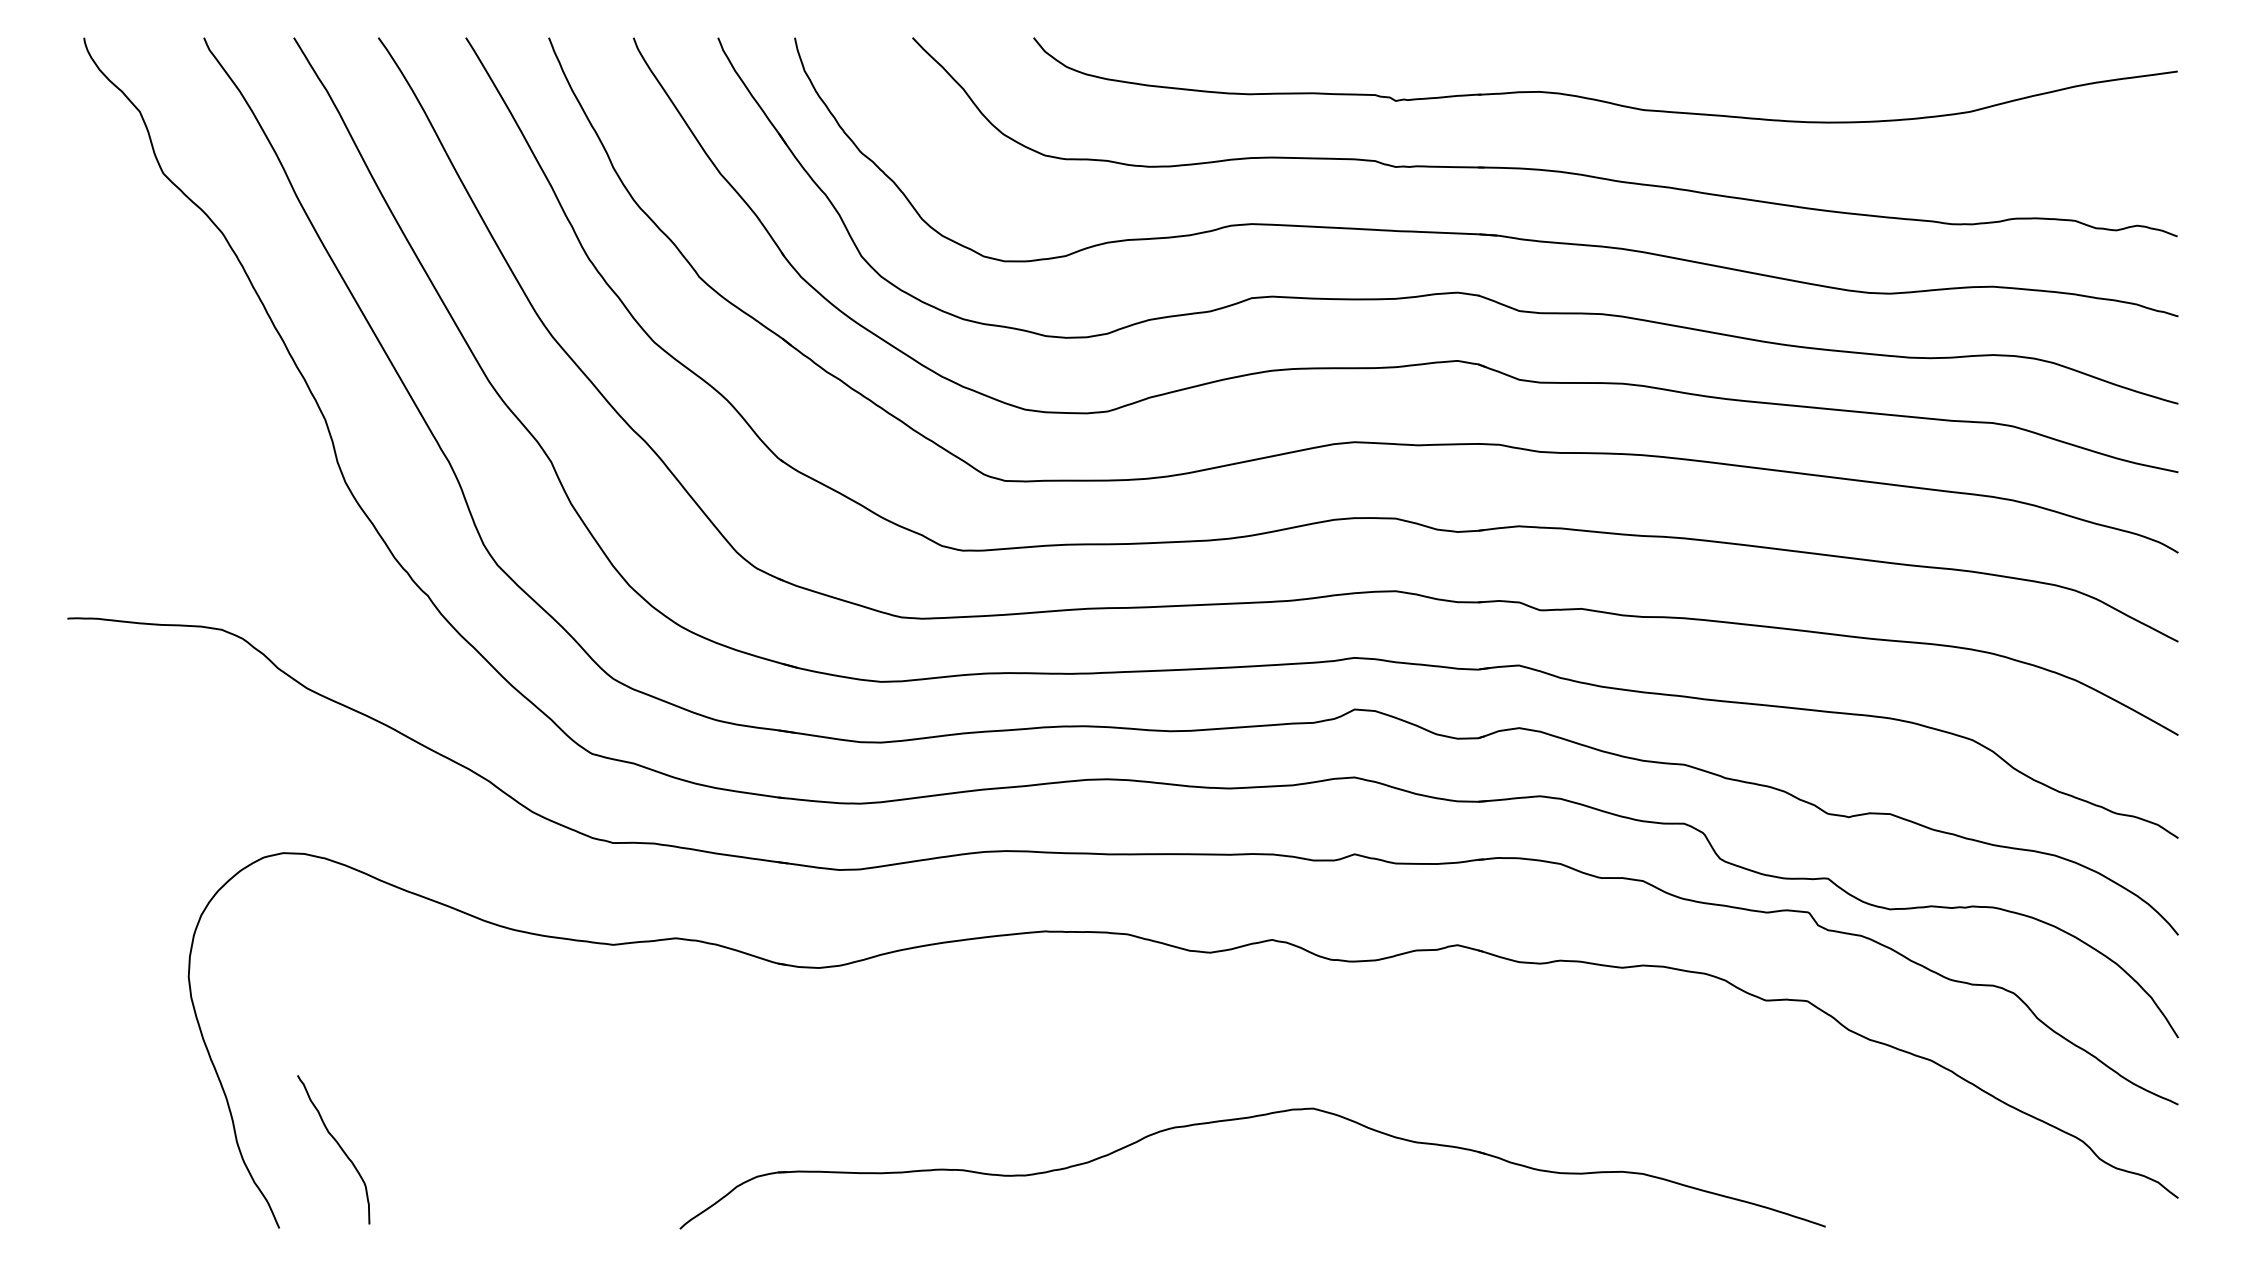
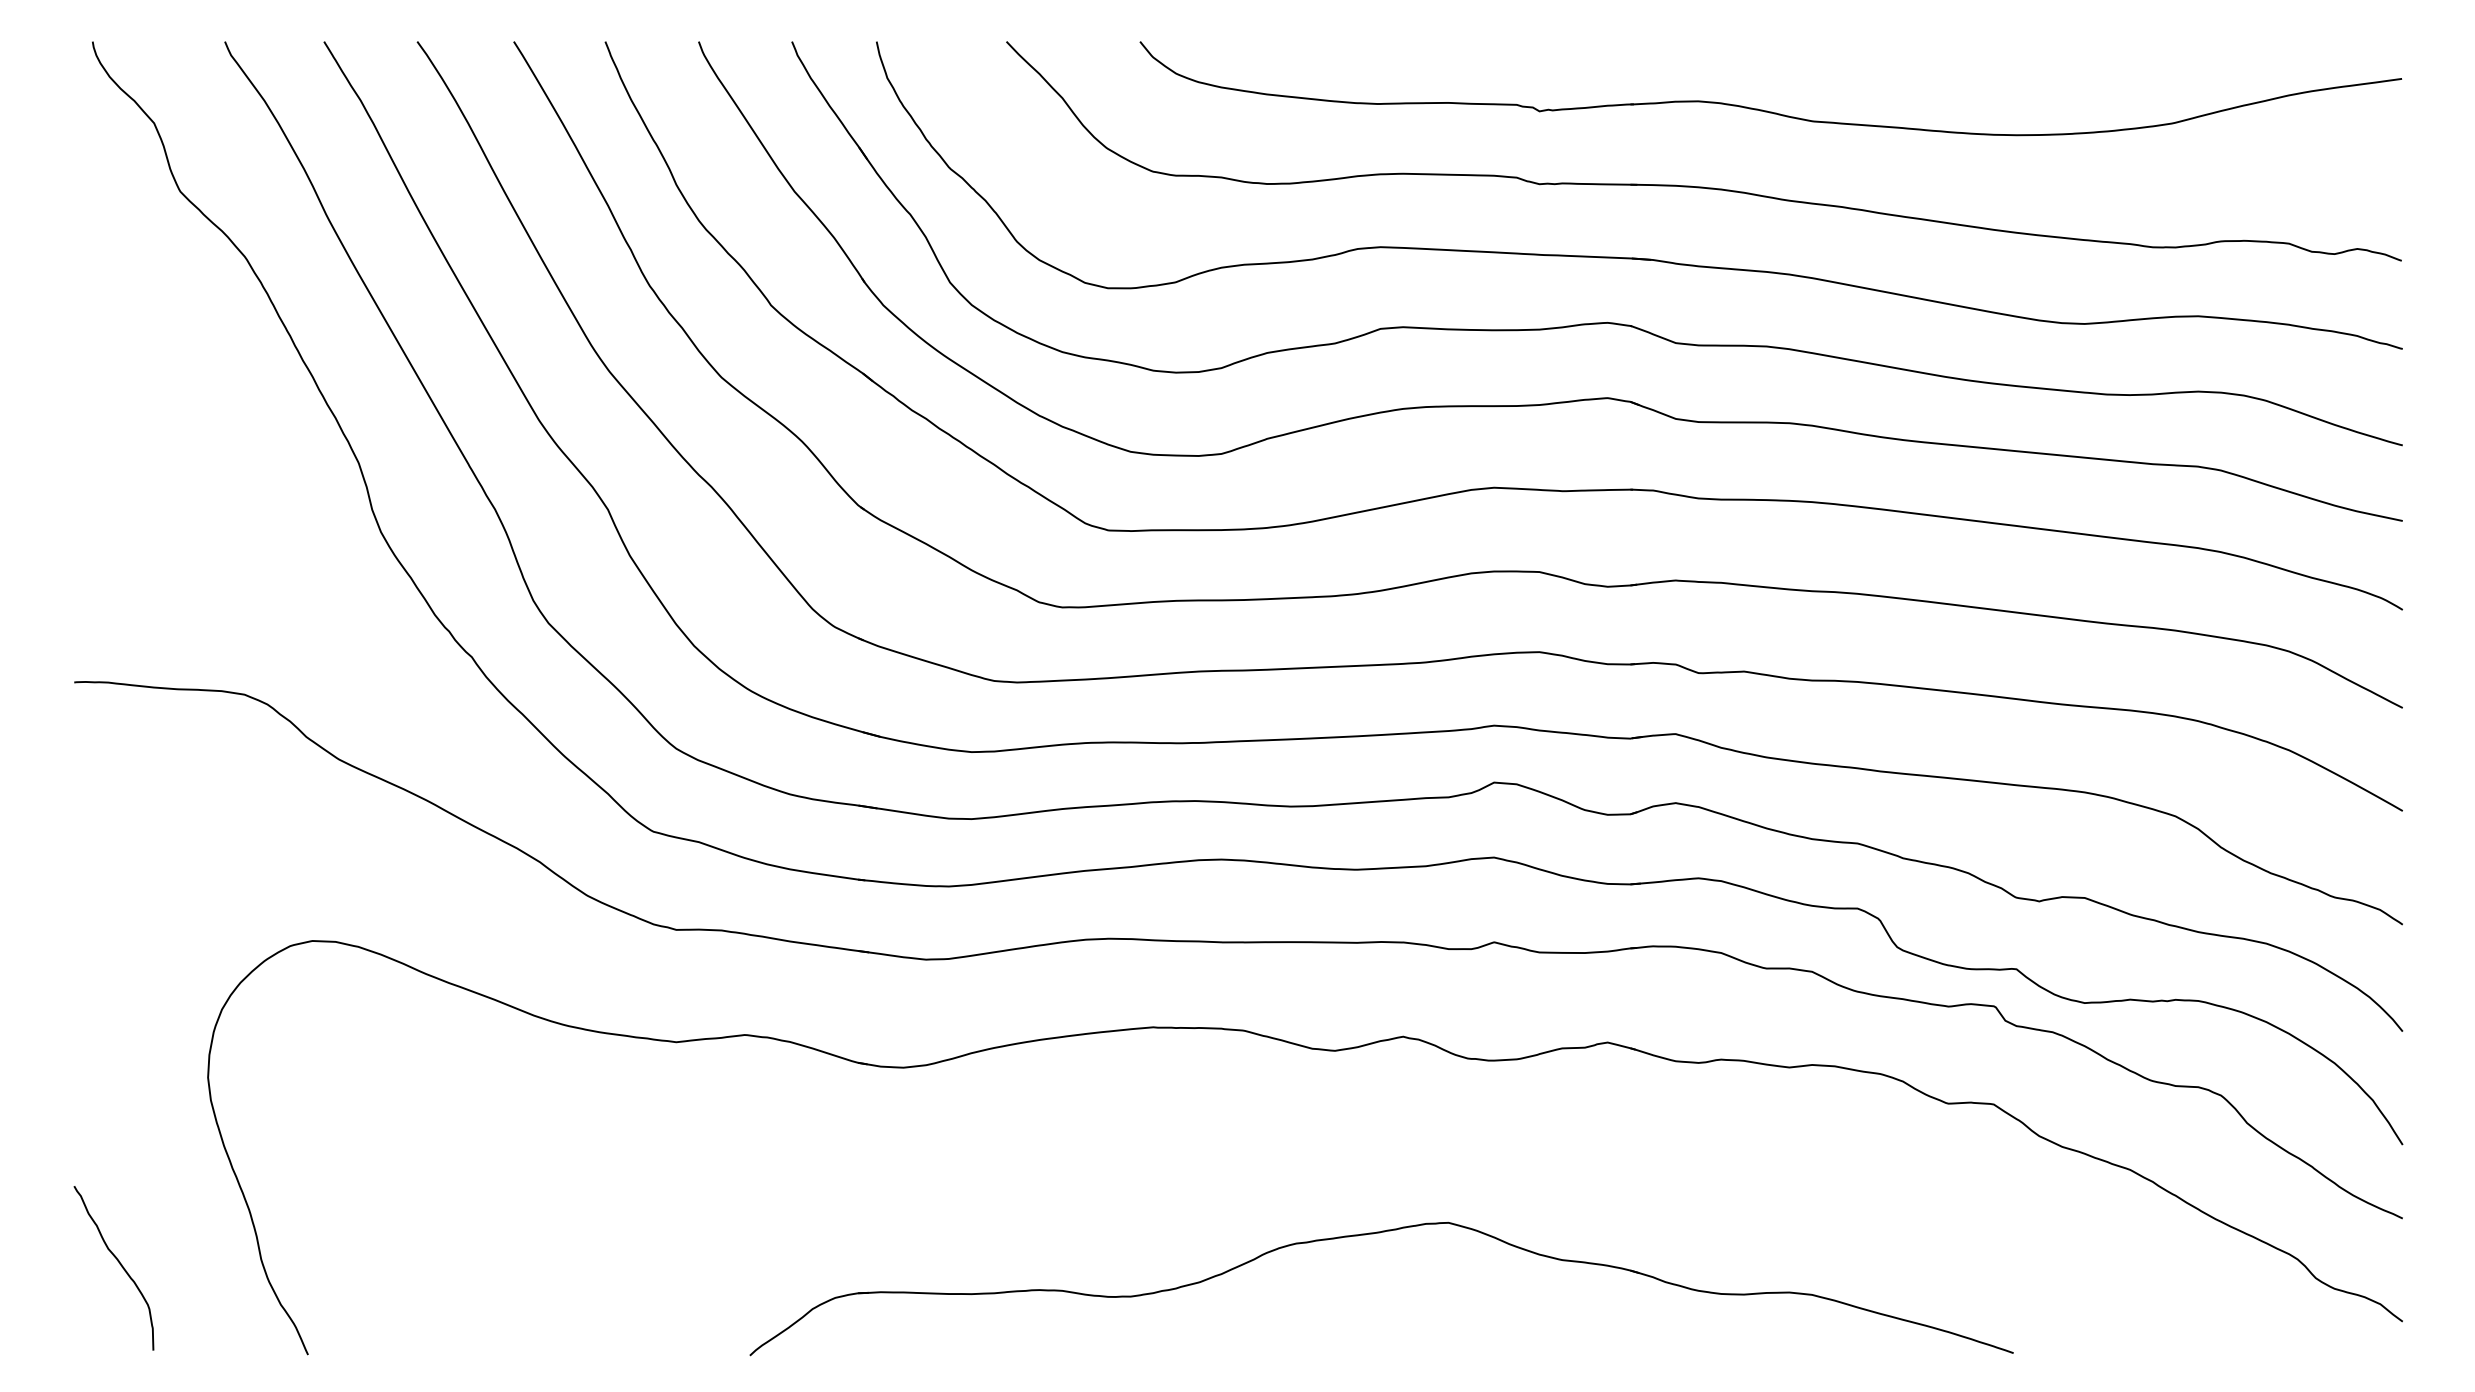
curve: (338, 1146) -> (119, 1264), moved

